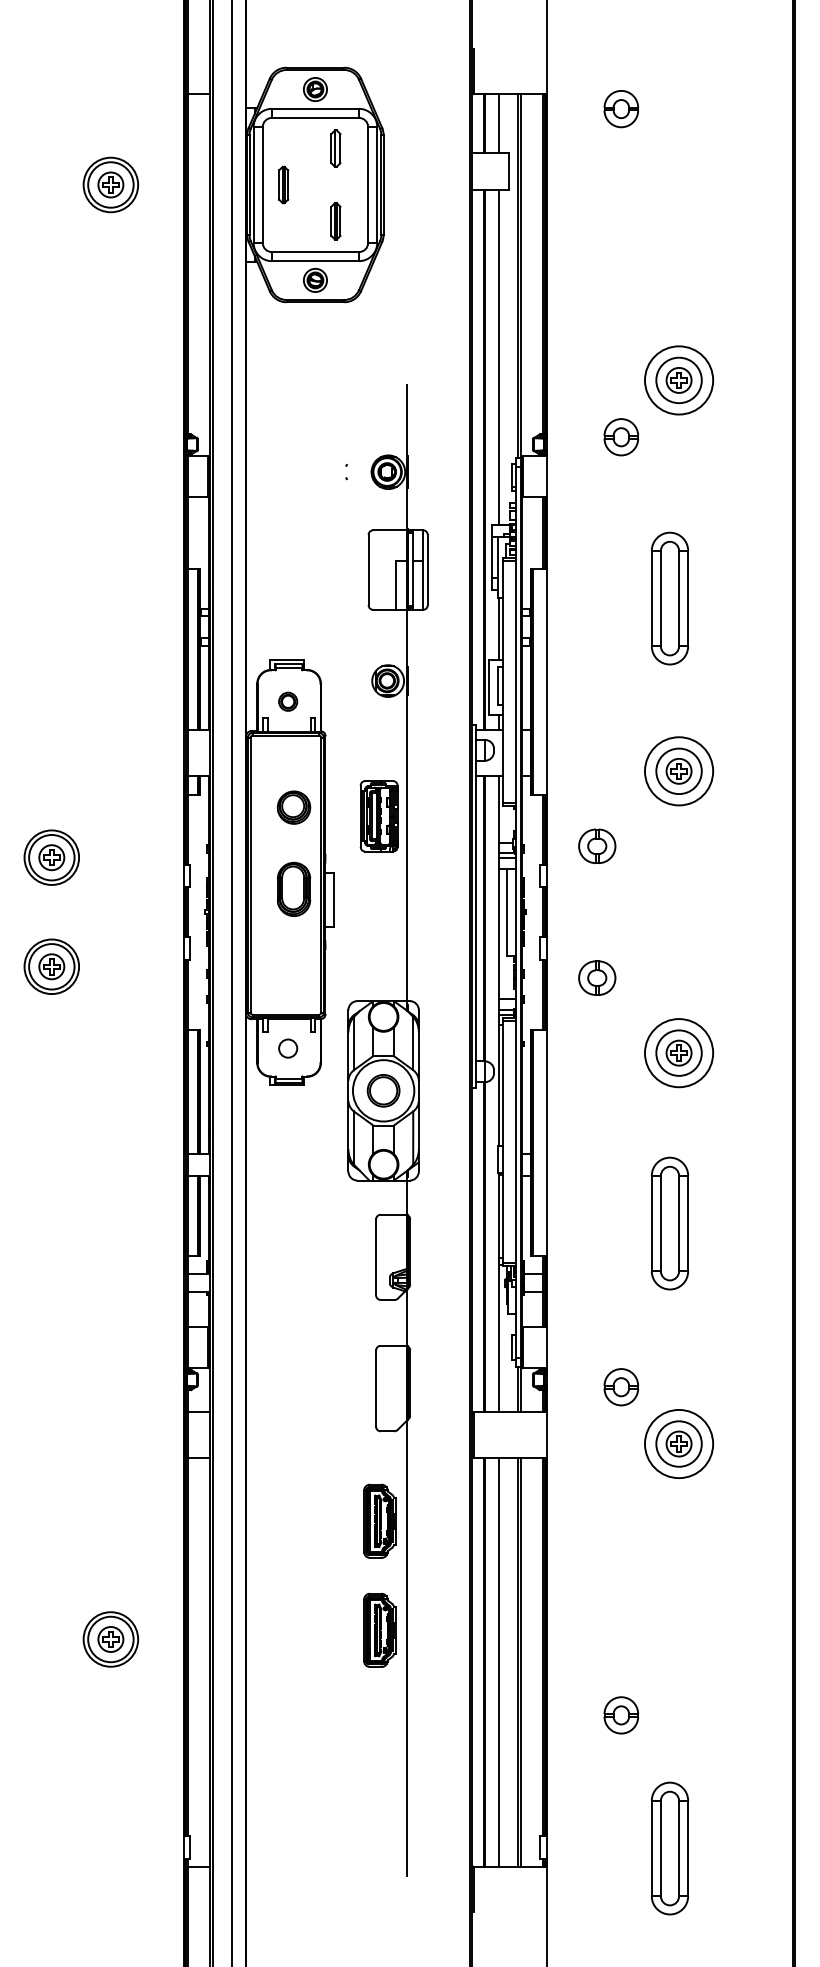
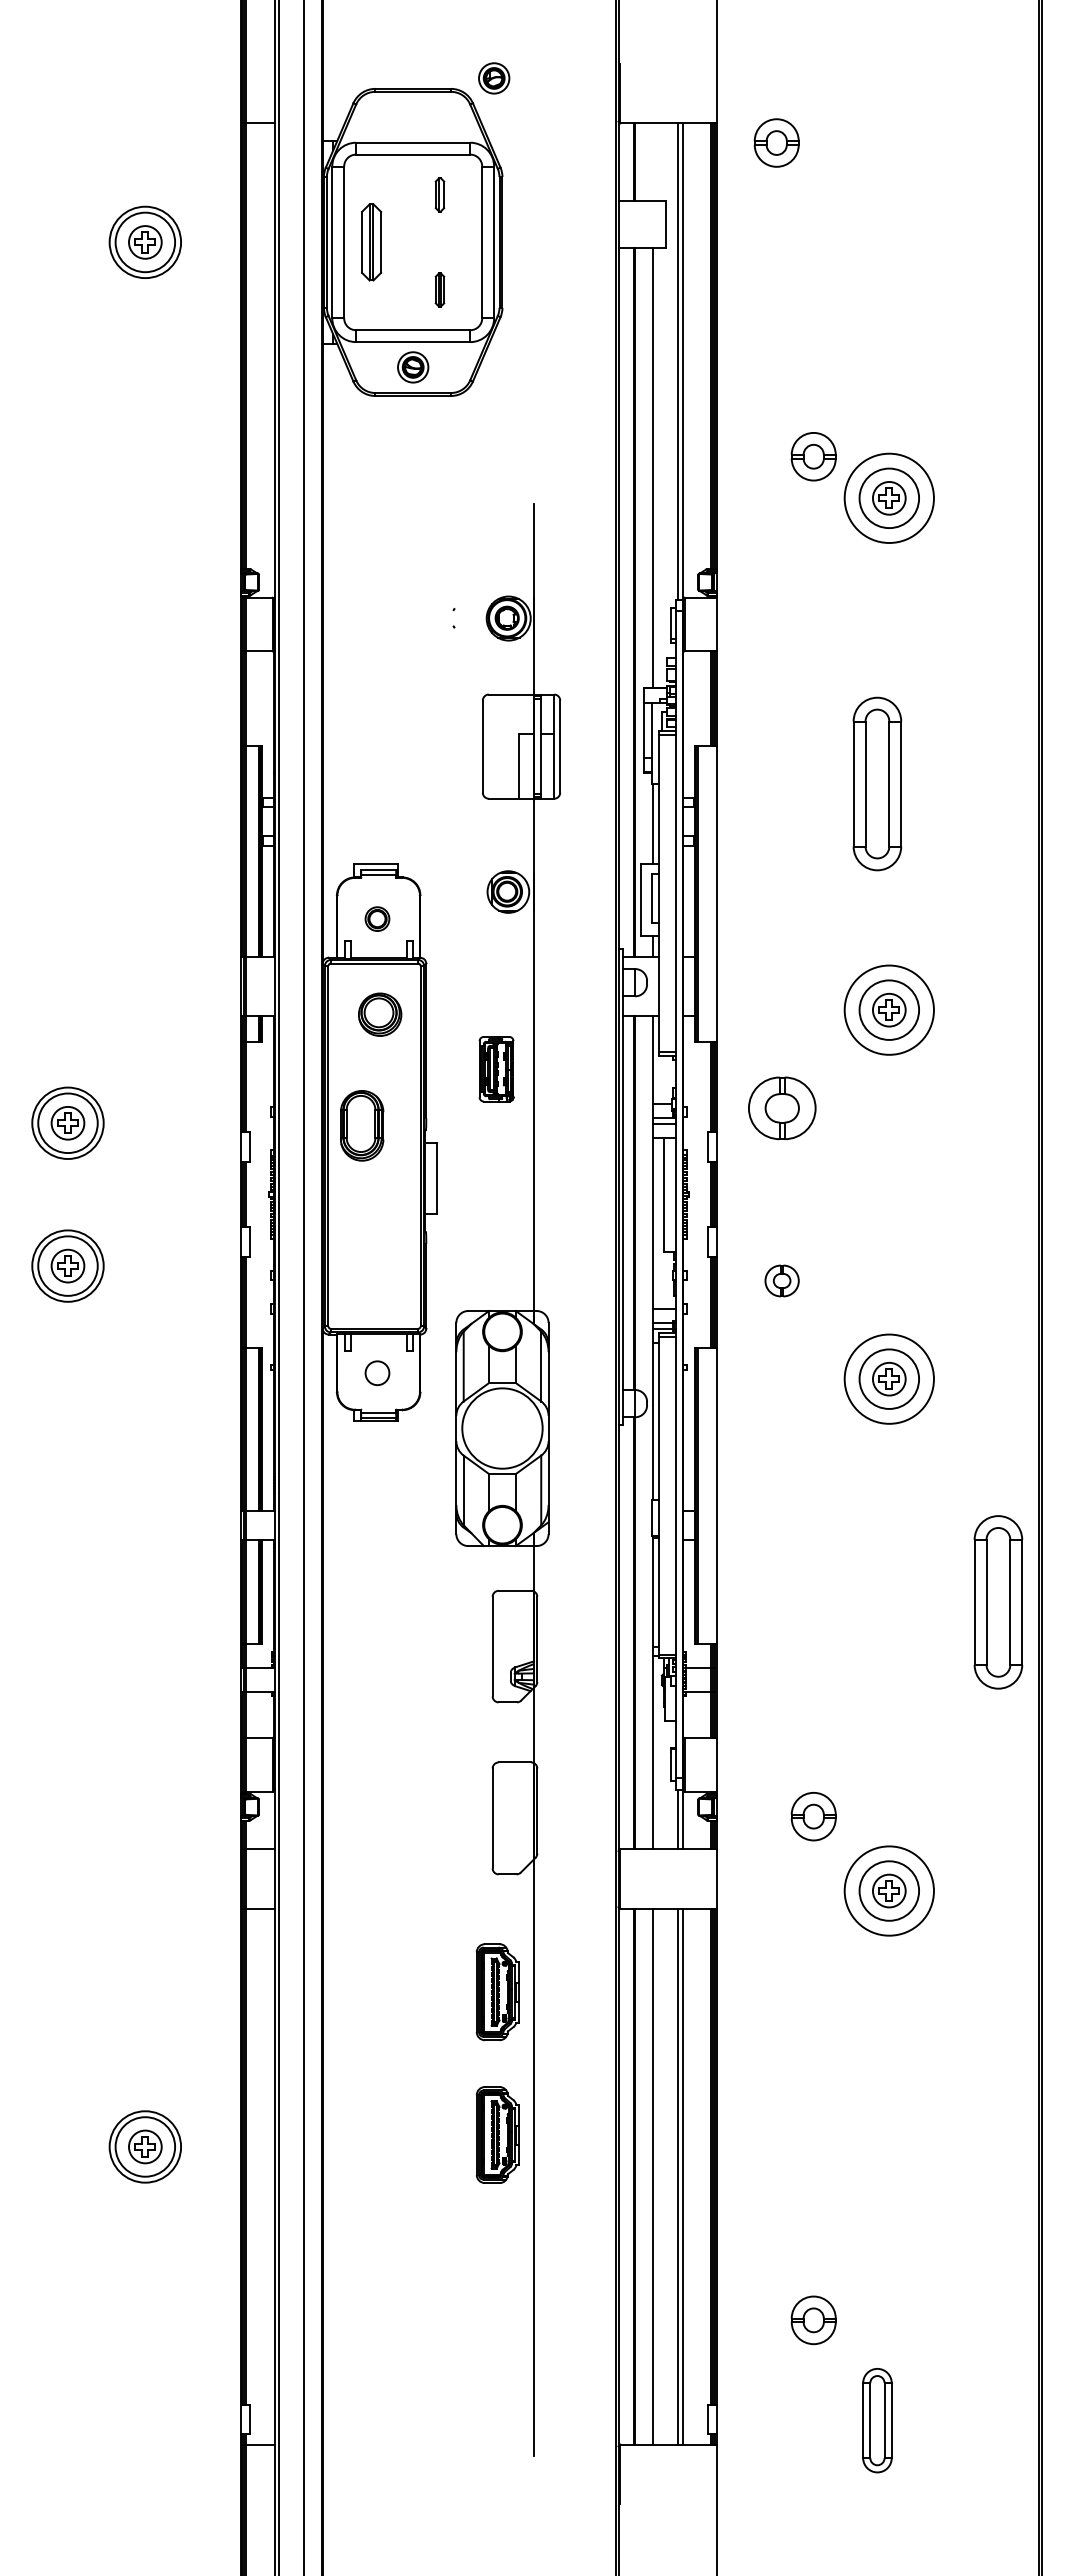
part: (315, 89) -> (494, 78), moved
part: (621, 108) -> (776, 142), moved
line: (498, 123) -> (653, 161), removed
part: (335, 148) -> (439, 194), size x0.7
part: (283, 185) -> (371, 242), size x1.6
part: (335, 220) -> (439, 289), size x0.7
part: (621, 437) -> (813, 456), moved
part: (294, 807) -> (380, 1014), moved
part: (379, 816) -> (496, 1069), size x0.7
part: (596, 846) -> (781, 1108), size x1.4
part: (294, 889) -> (362, 1125), moved
part: (596, 977) -> (781, 1280), size x0.7
part: (383, 1090) -> (502, 1428), removed
part: (670, 1223) -> (998, 1602), moved
part: (621, 1715) -> (813, 2320), moved
part: (670, 1848) -> (877, 2420), size x0.6

